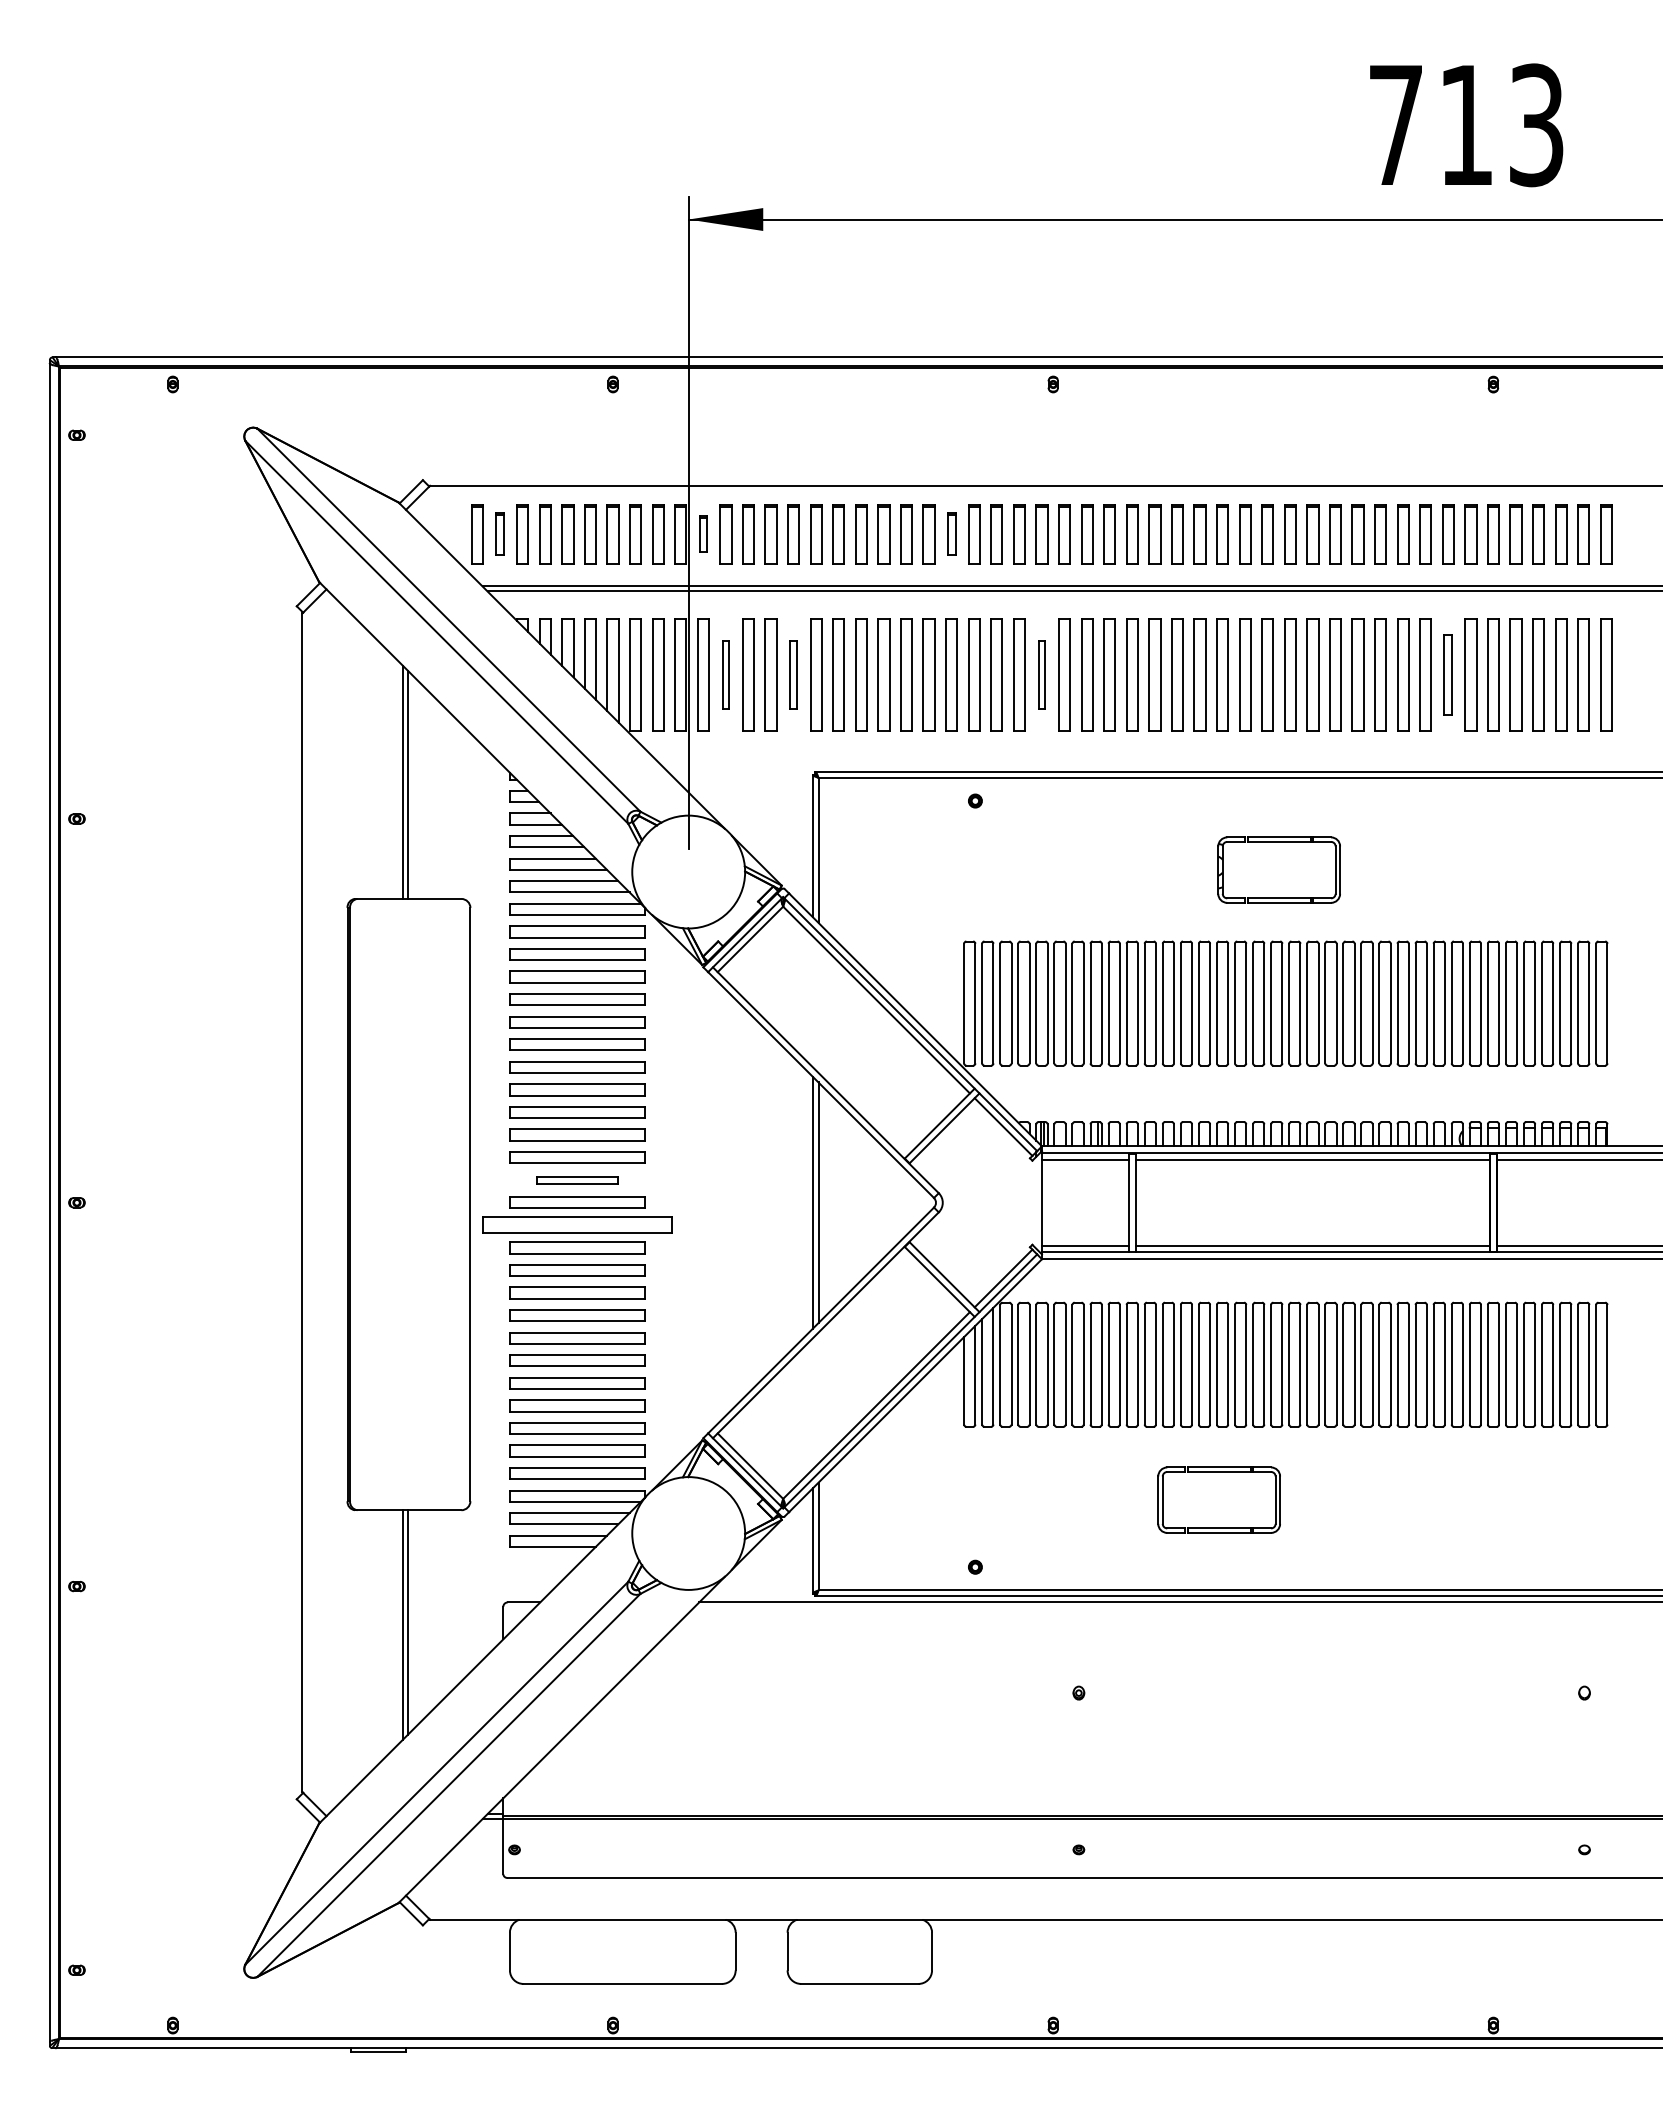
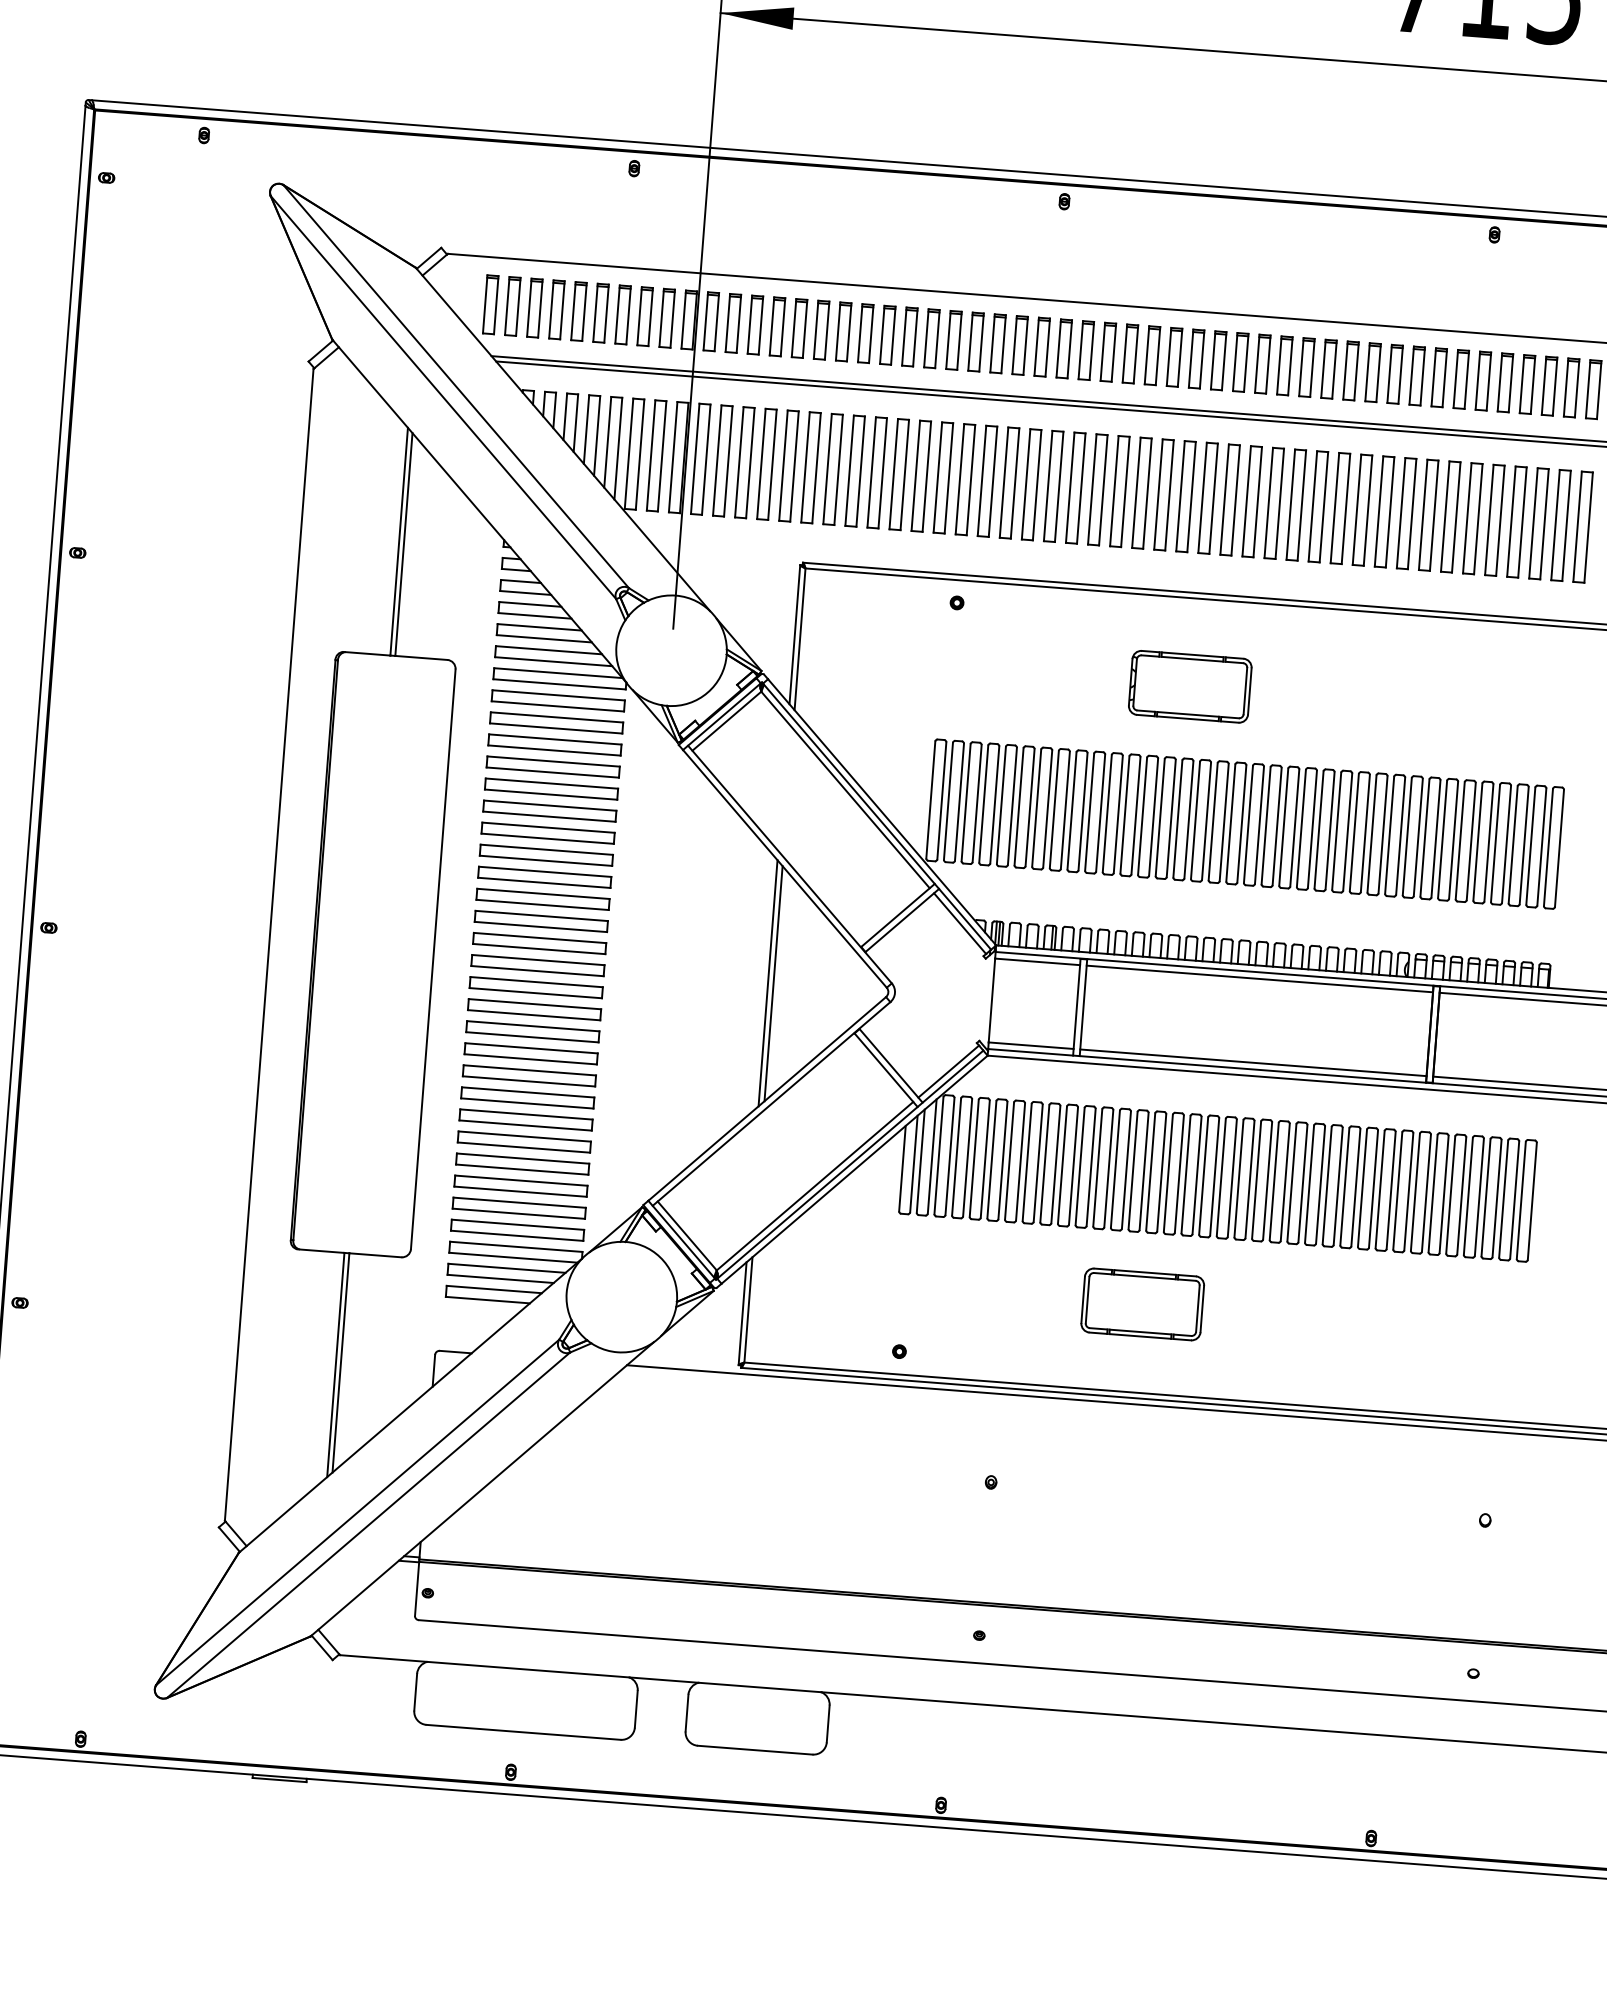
part: (500, 534) -> (513, 306), size x1.43
part: (703, 534) -> (711, 322), size x1.67
part: (951, 534) -> (953, 340), size x1.43
part: (725, 674) -> (722, 460), size x1.67
part: (793, 674) -> (788, 465), size x1.67
part: (1041, 674) -> (1031, 484), size x1.67
part: (1448, 674) -> (1428, 514), size x1.43
part: (1278, 842) -> (1191, 659), moved
part: (577, 1180) -> (539, 943), size x1.67
part: (577, 1225) -> (536, 987), size x0.71

